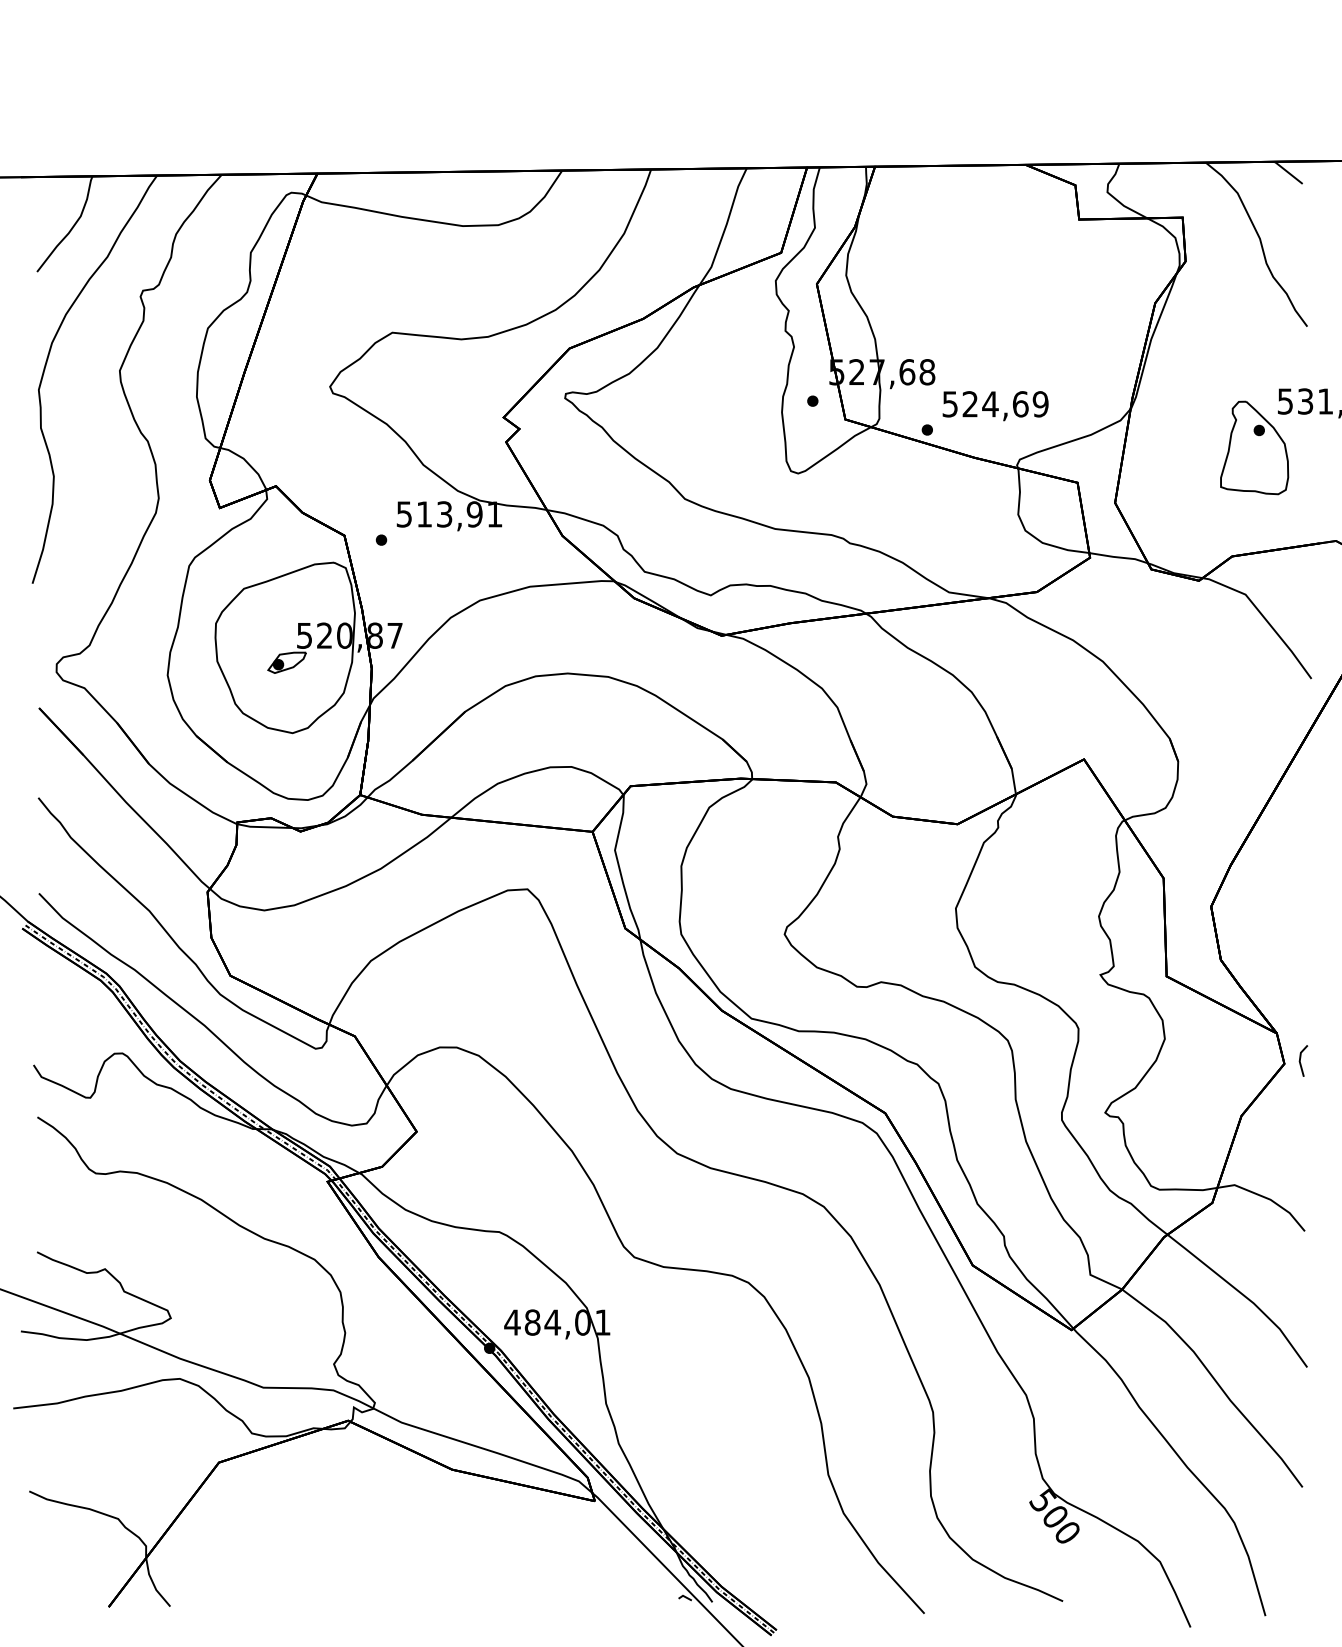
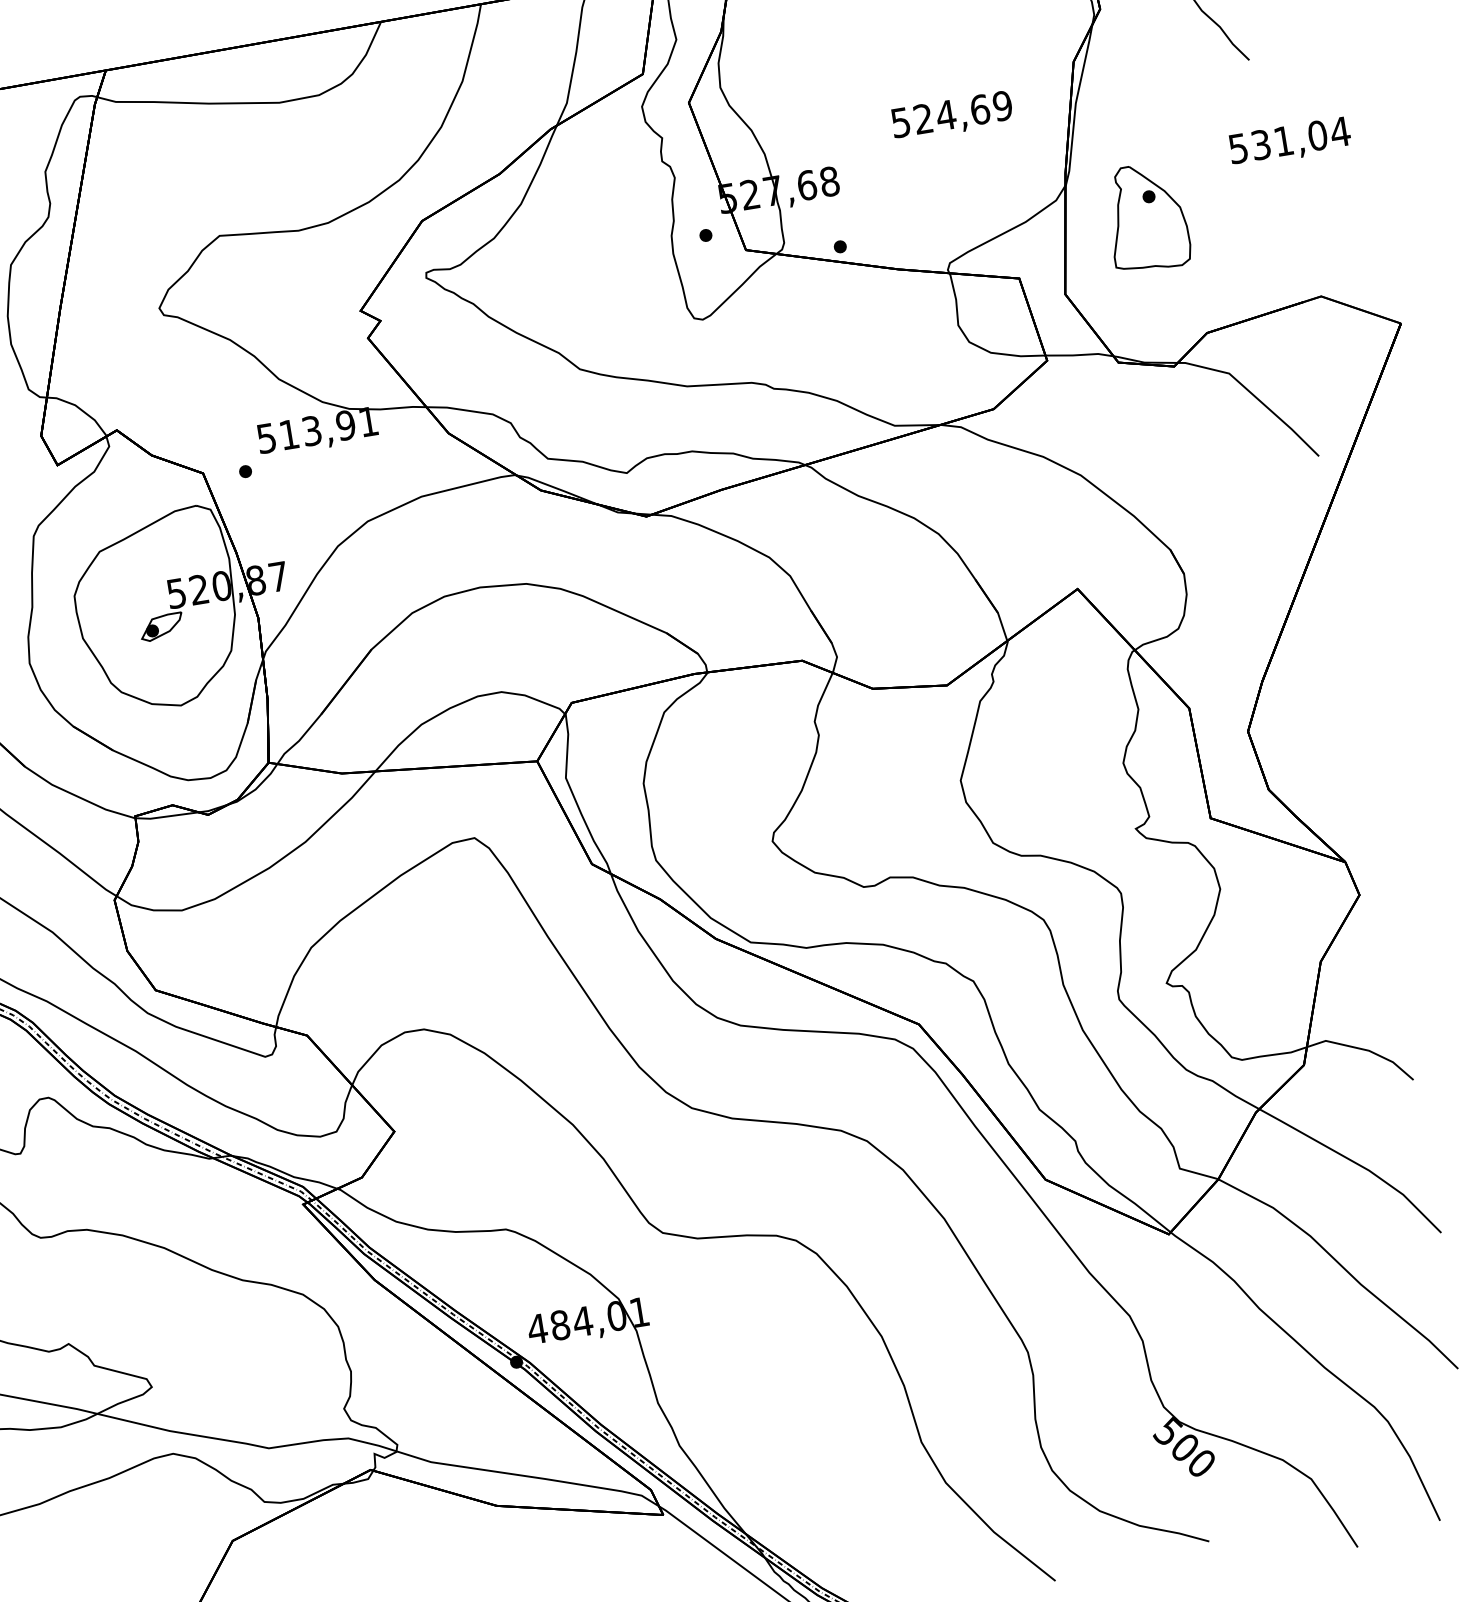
text: (995, 406) -> (952, 116), moved
part: (1254, 447) -> (1146, 216), moved
line: (1300, 1060) -> (1377, 888), removed

